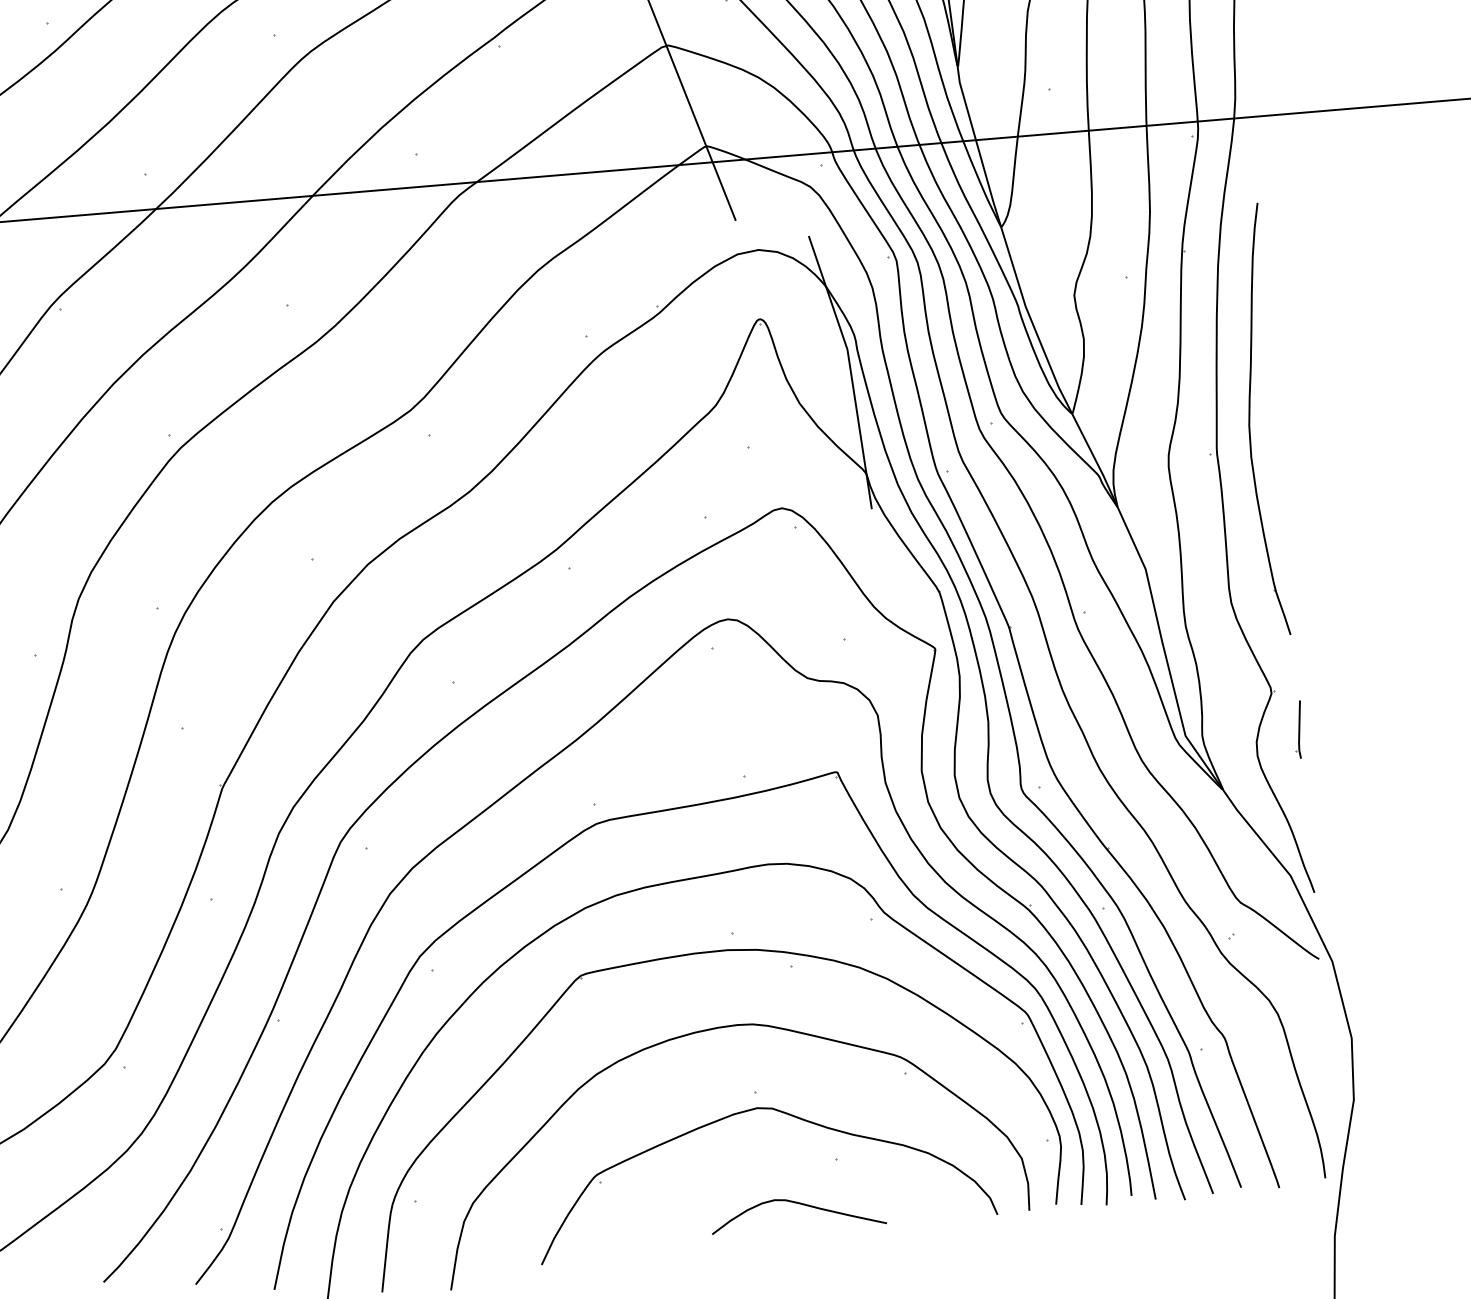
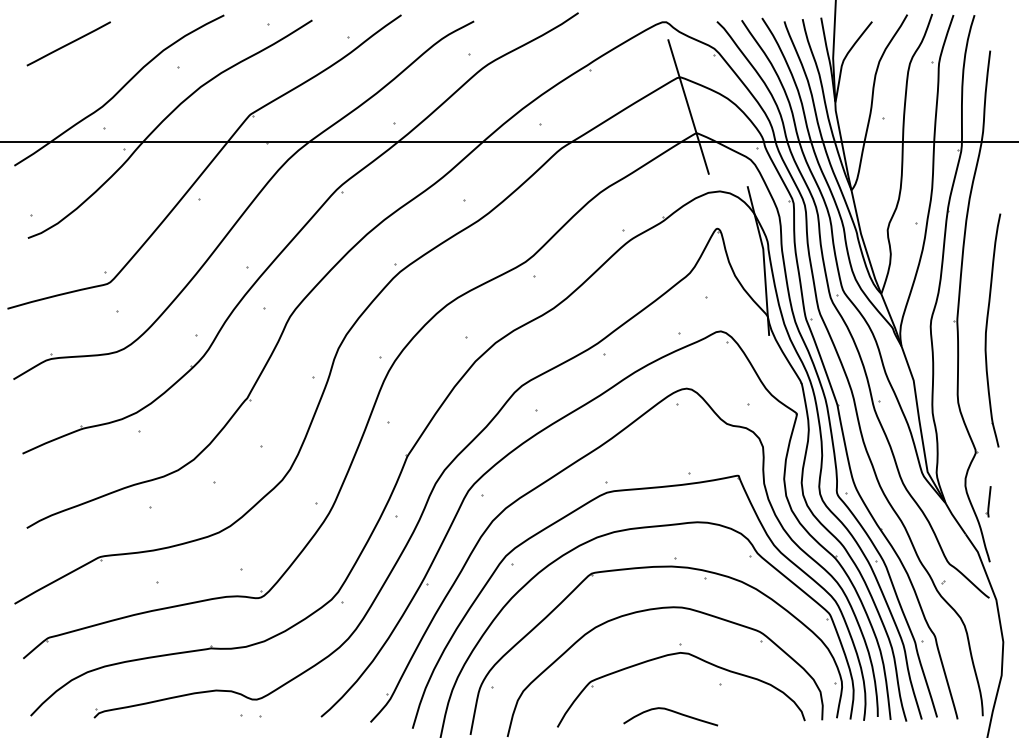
part: (1261, 419) -> (992, 330), moved
part: (1298, 729) -> (988, 501), moved
curve: (800, 1206) -> (672, 712), moved

